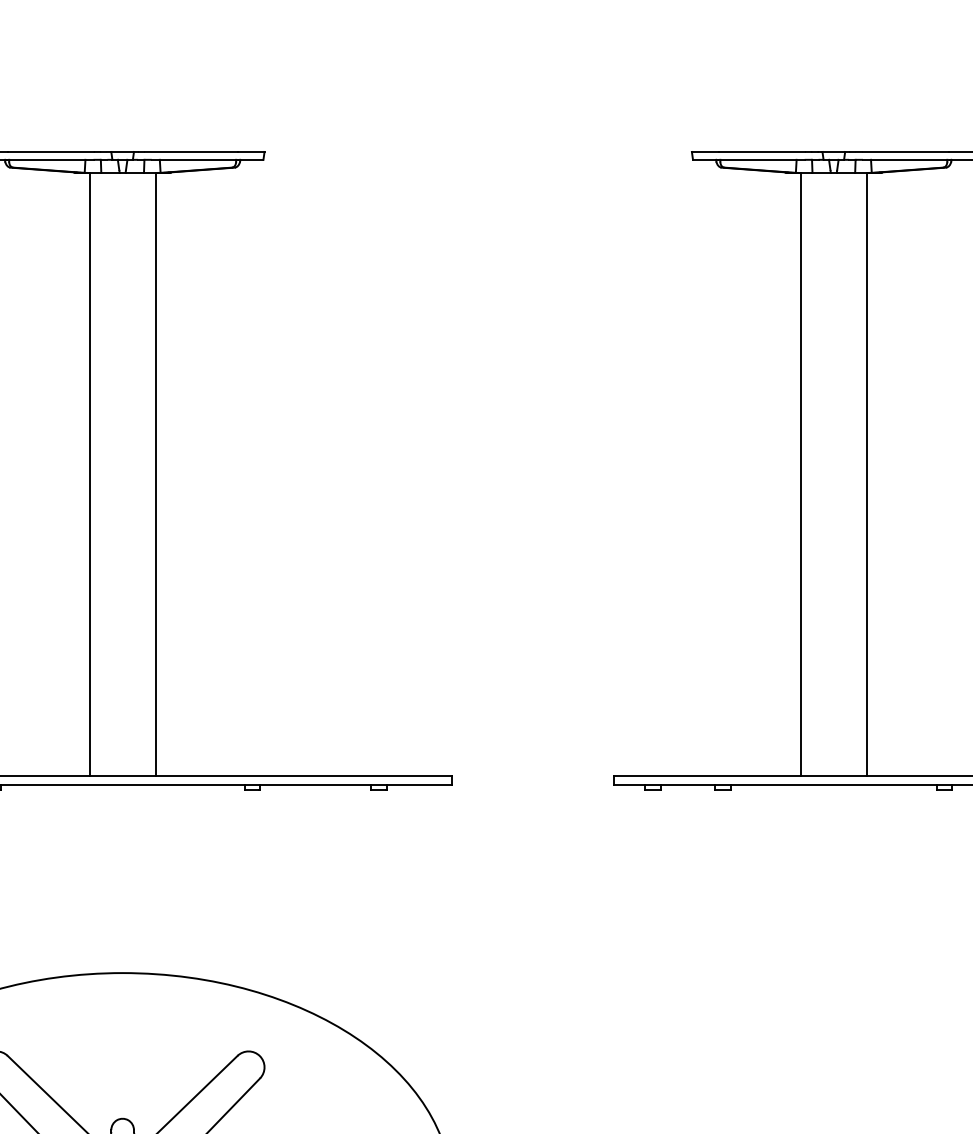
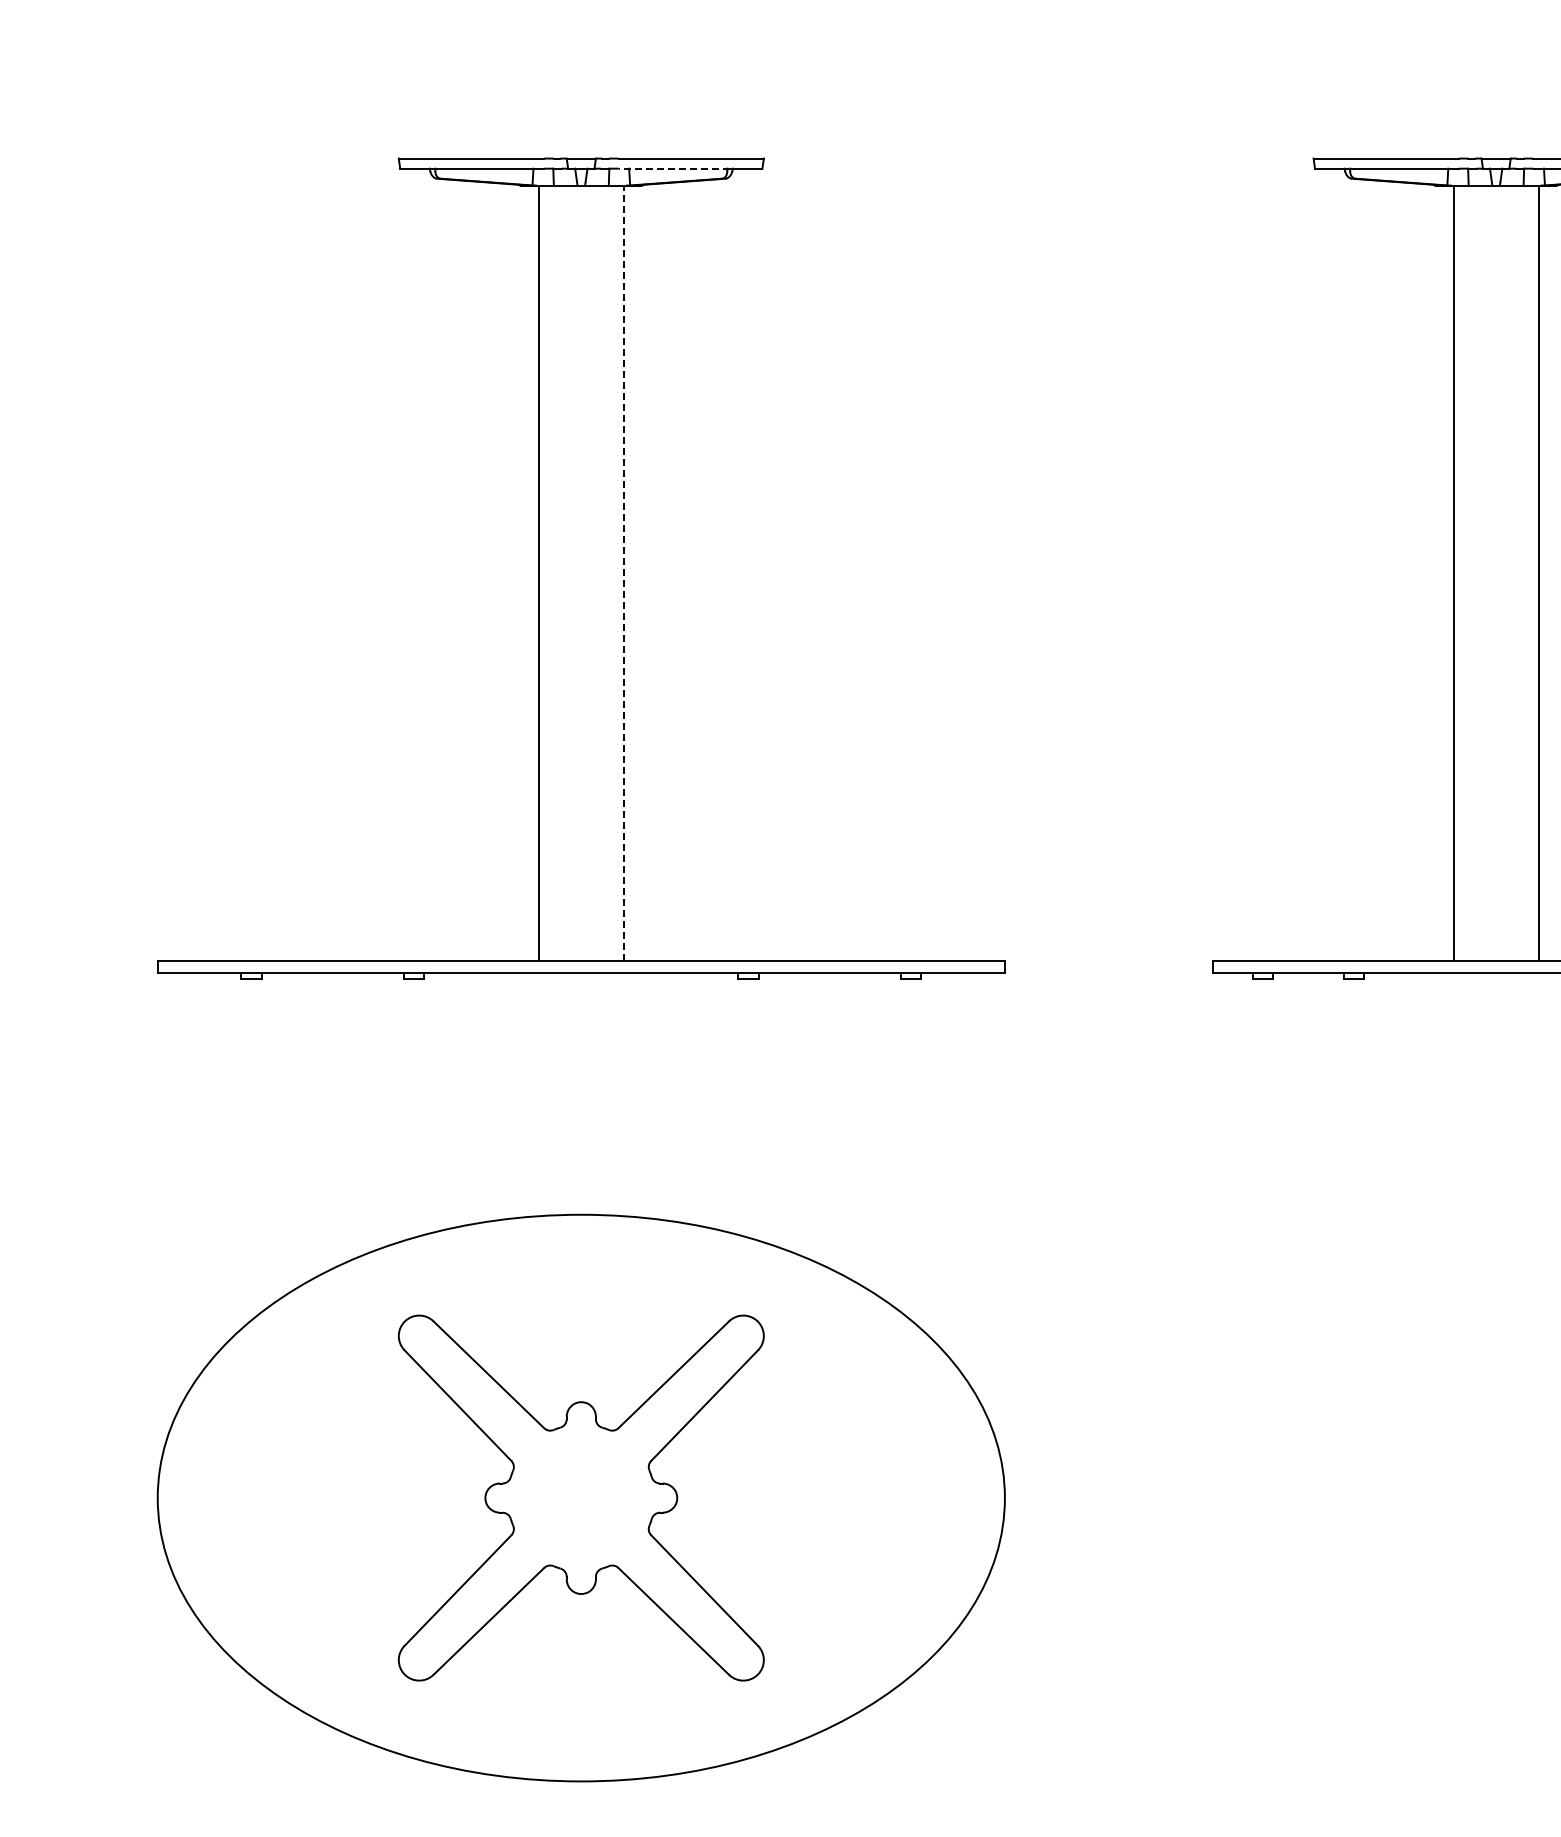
line: (195, 159) -> (674, 168), solid -> dashed
line: (155, 474) -> (623, 573), solid -> dashed

